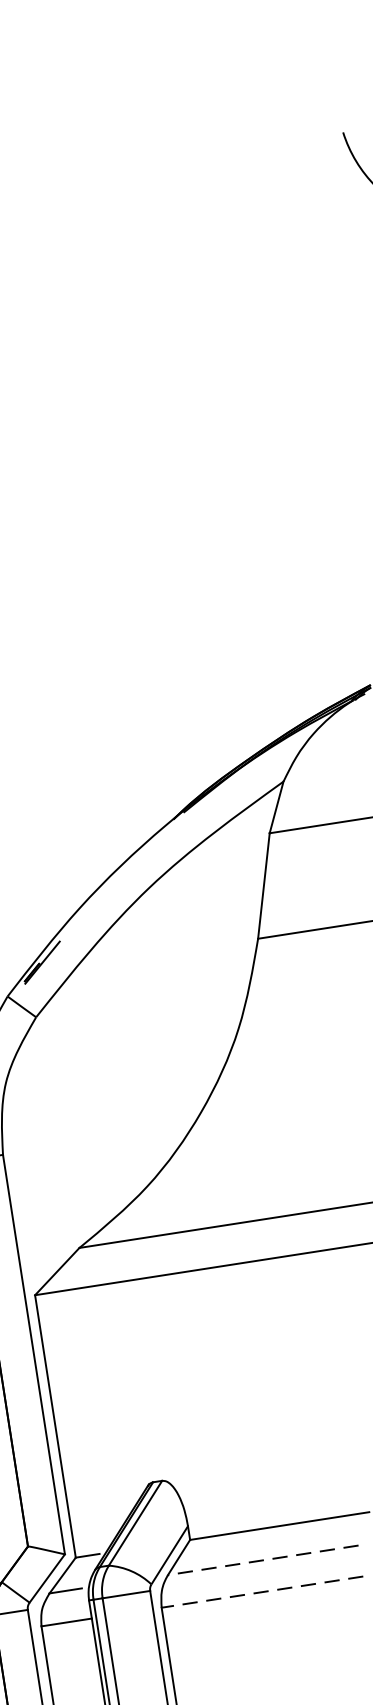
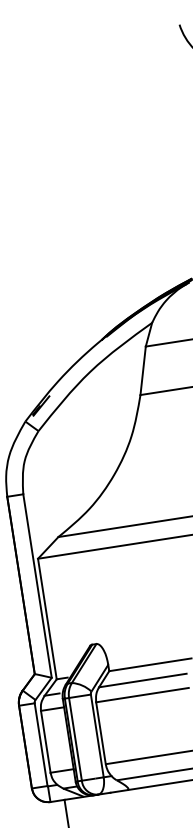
line: (262, 1560) -> (142, 680), dashed -> solid
line: (262, 1592) -> (142, 695), dashed -> solid

